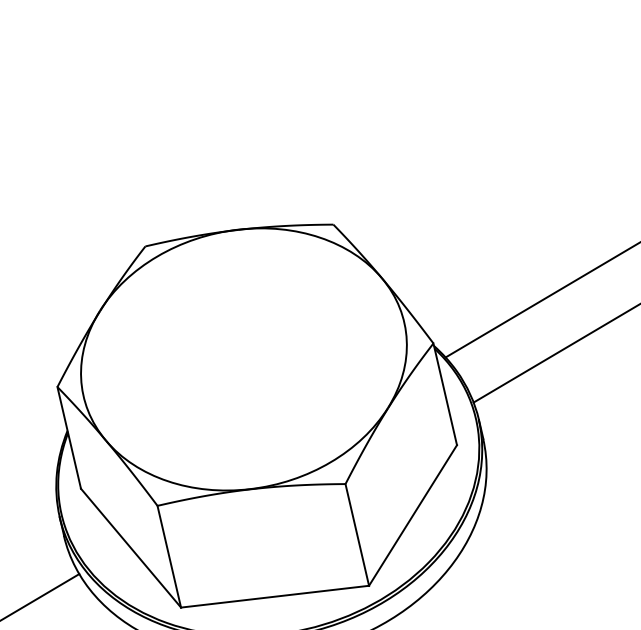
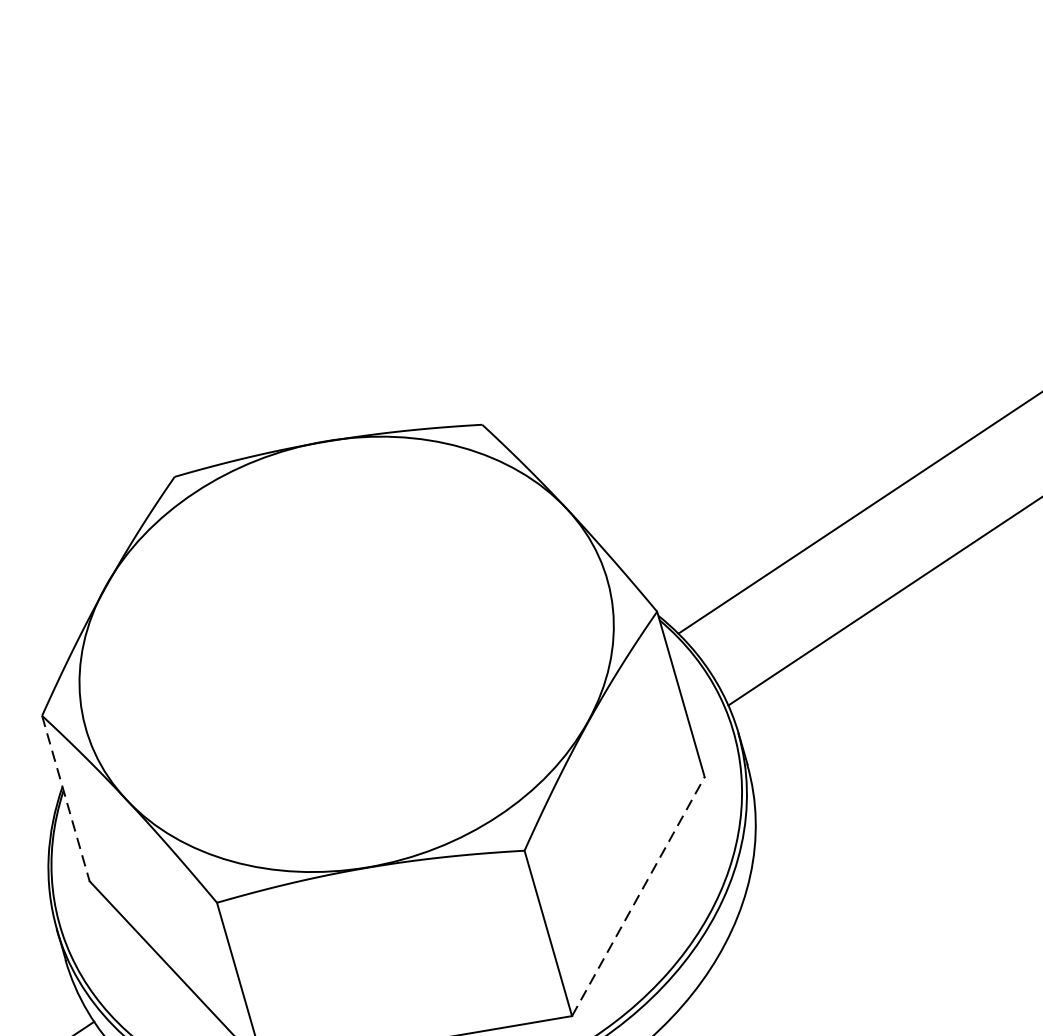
line: (69, 438) -> (66, 799), solid -> dashed
line: (413, 515) -> (639, 896), solid -> dashed

